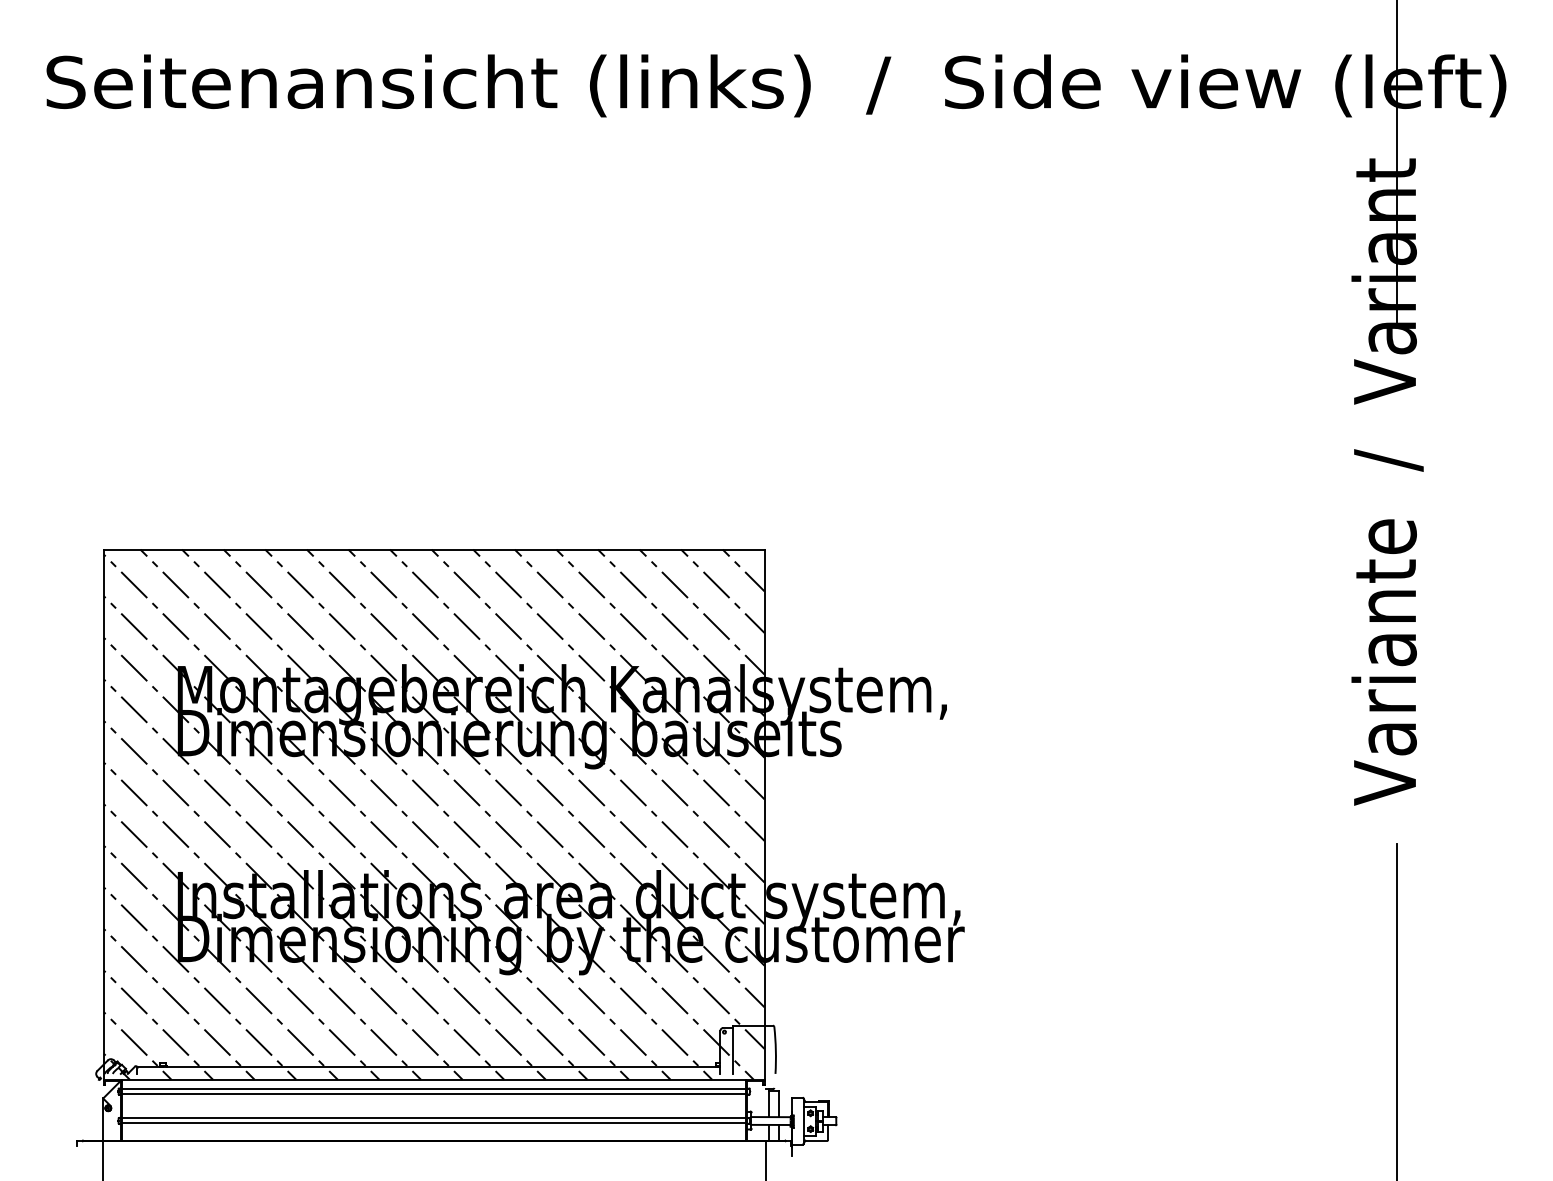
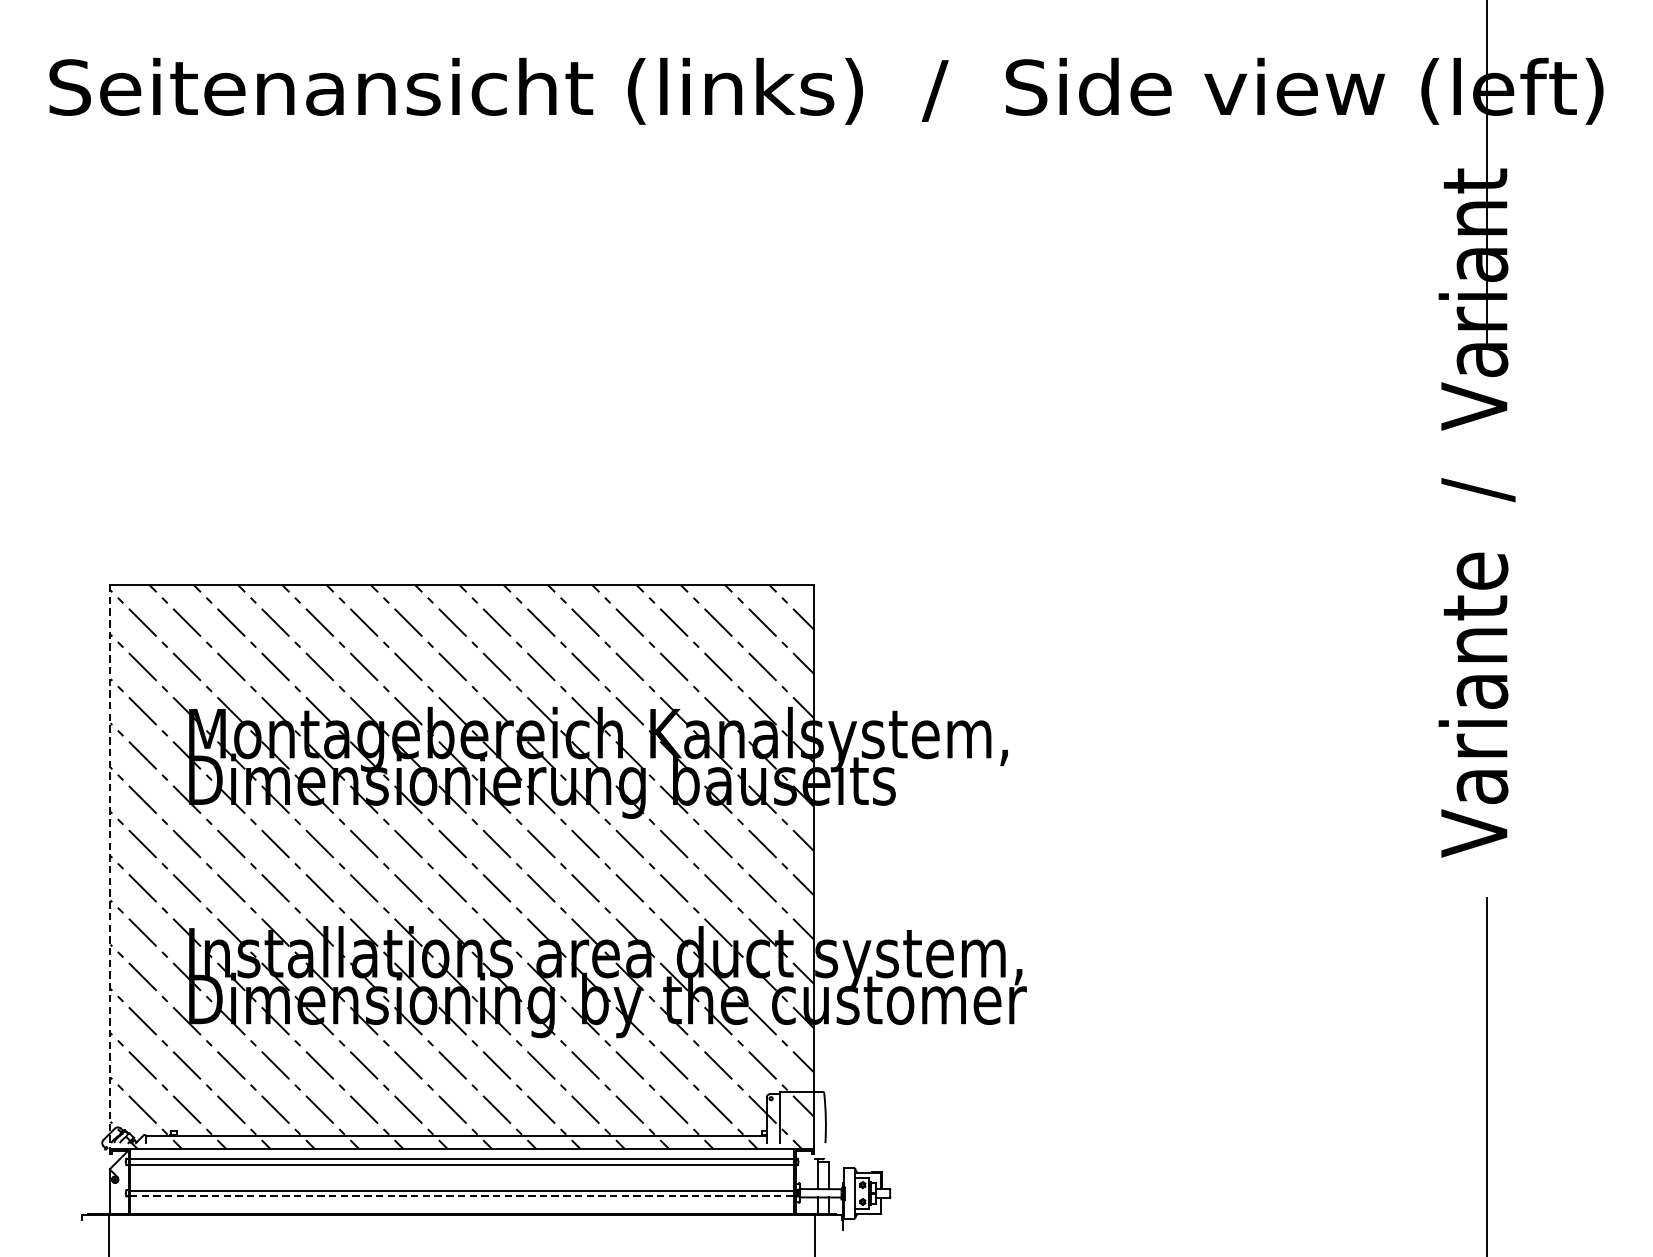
line: (103, 815) -> (110, 868), solid -> dashed
line: (434, 1123) -> (462, 1195), solid -> dashed

